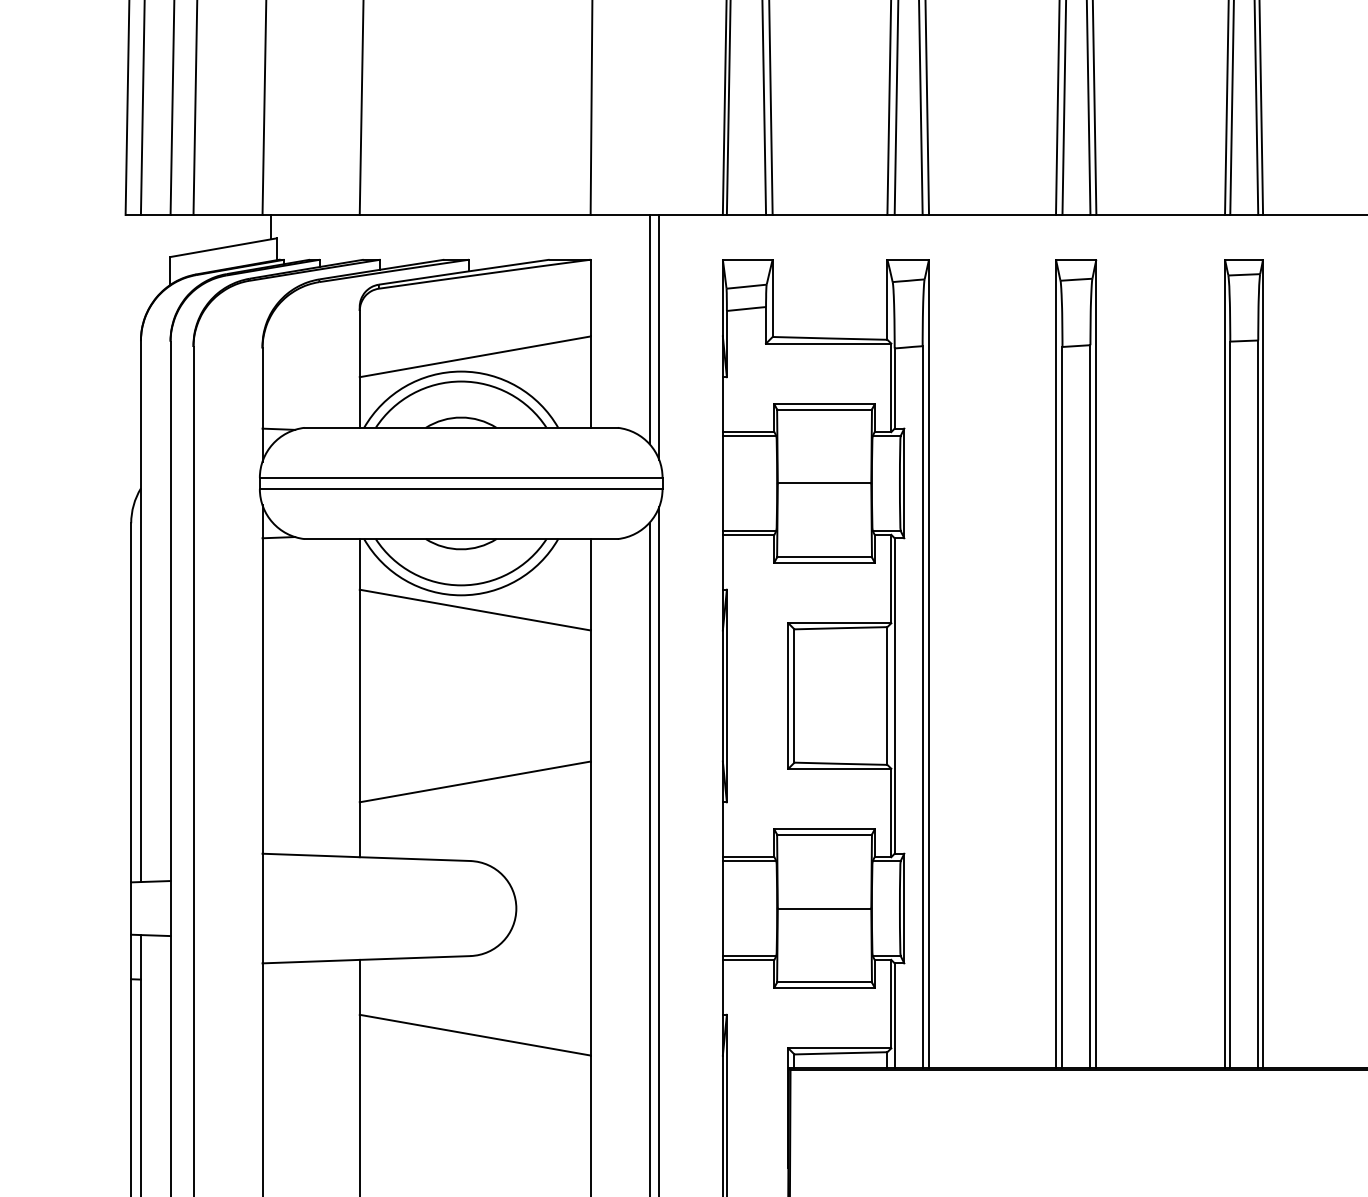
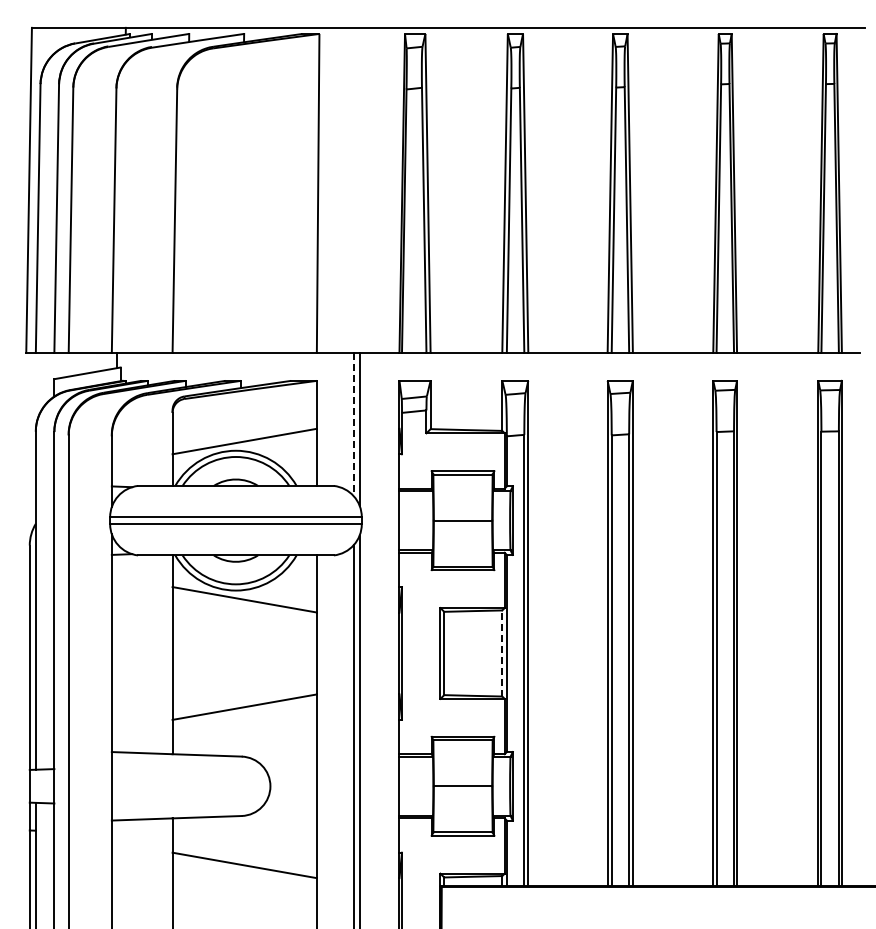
line: (649, 329) -> (353, 424), solid -> dashed
line: (887, 694) -> (502, 652), solid -> dashed

